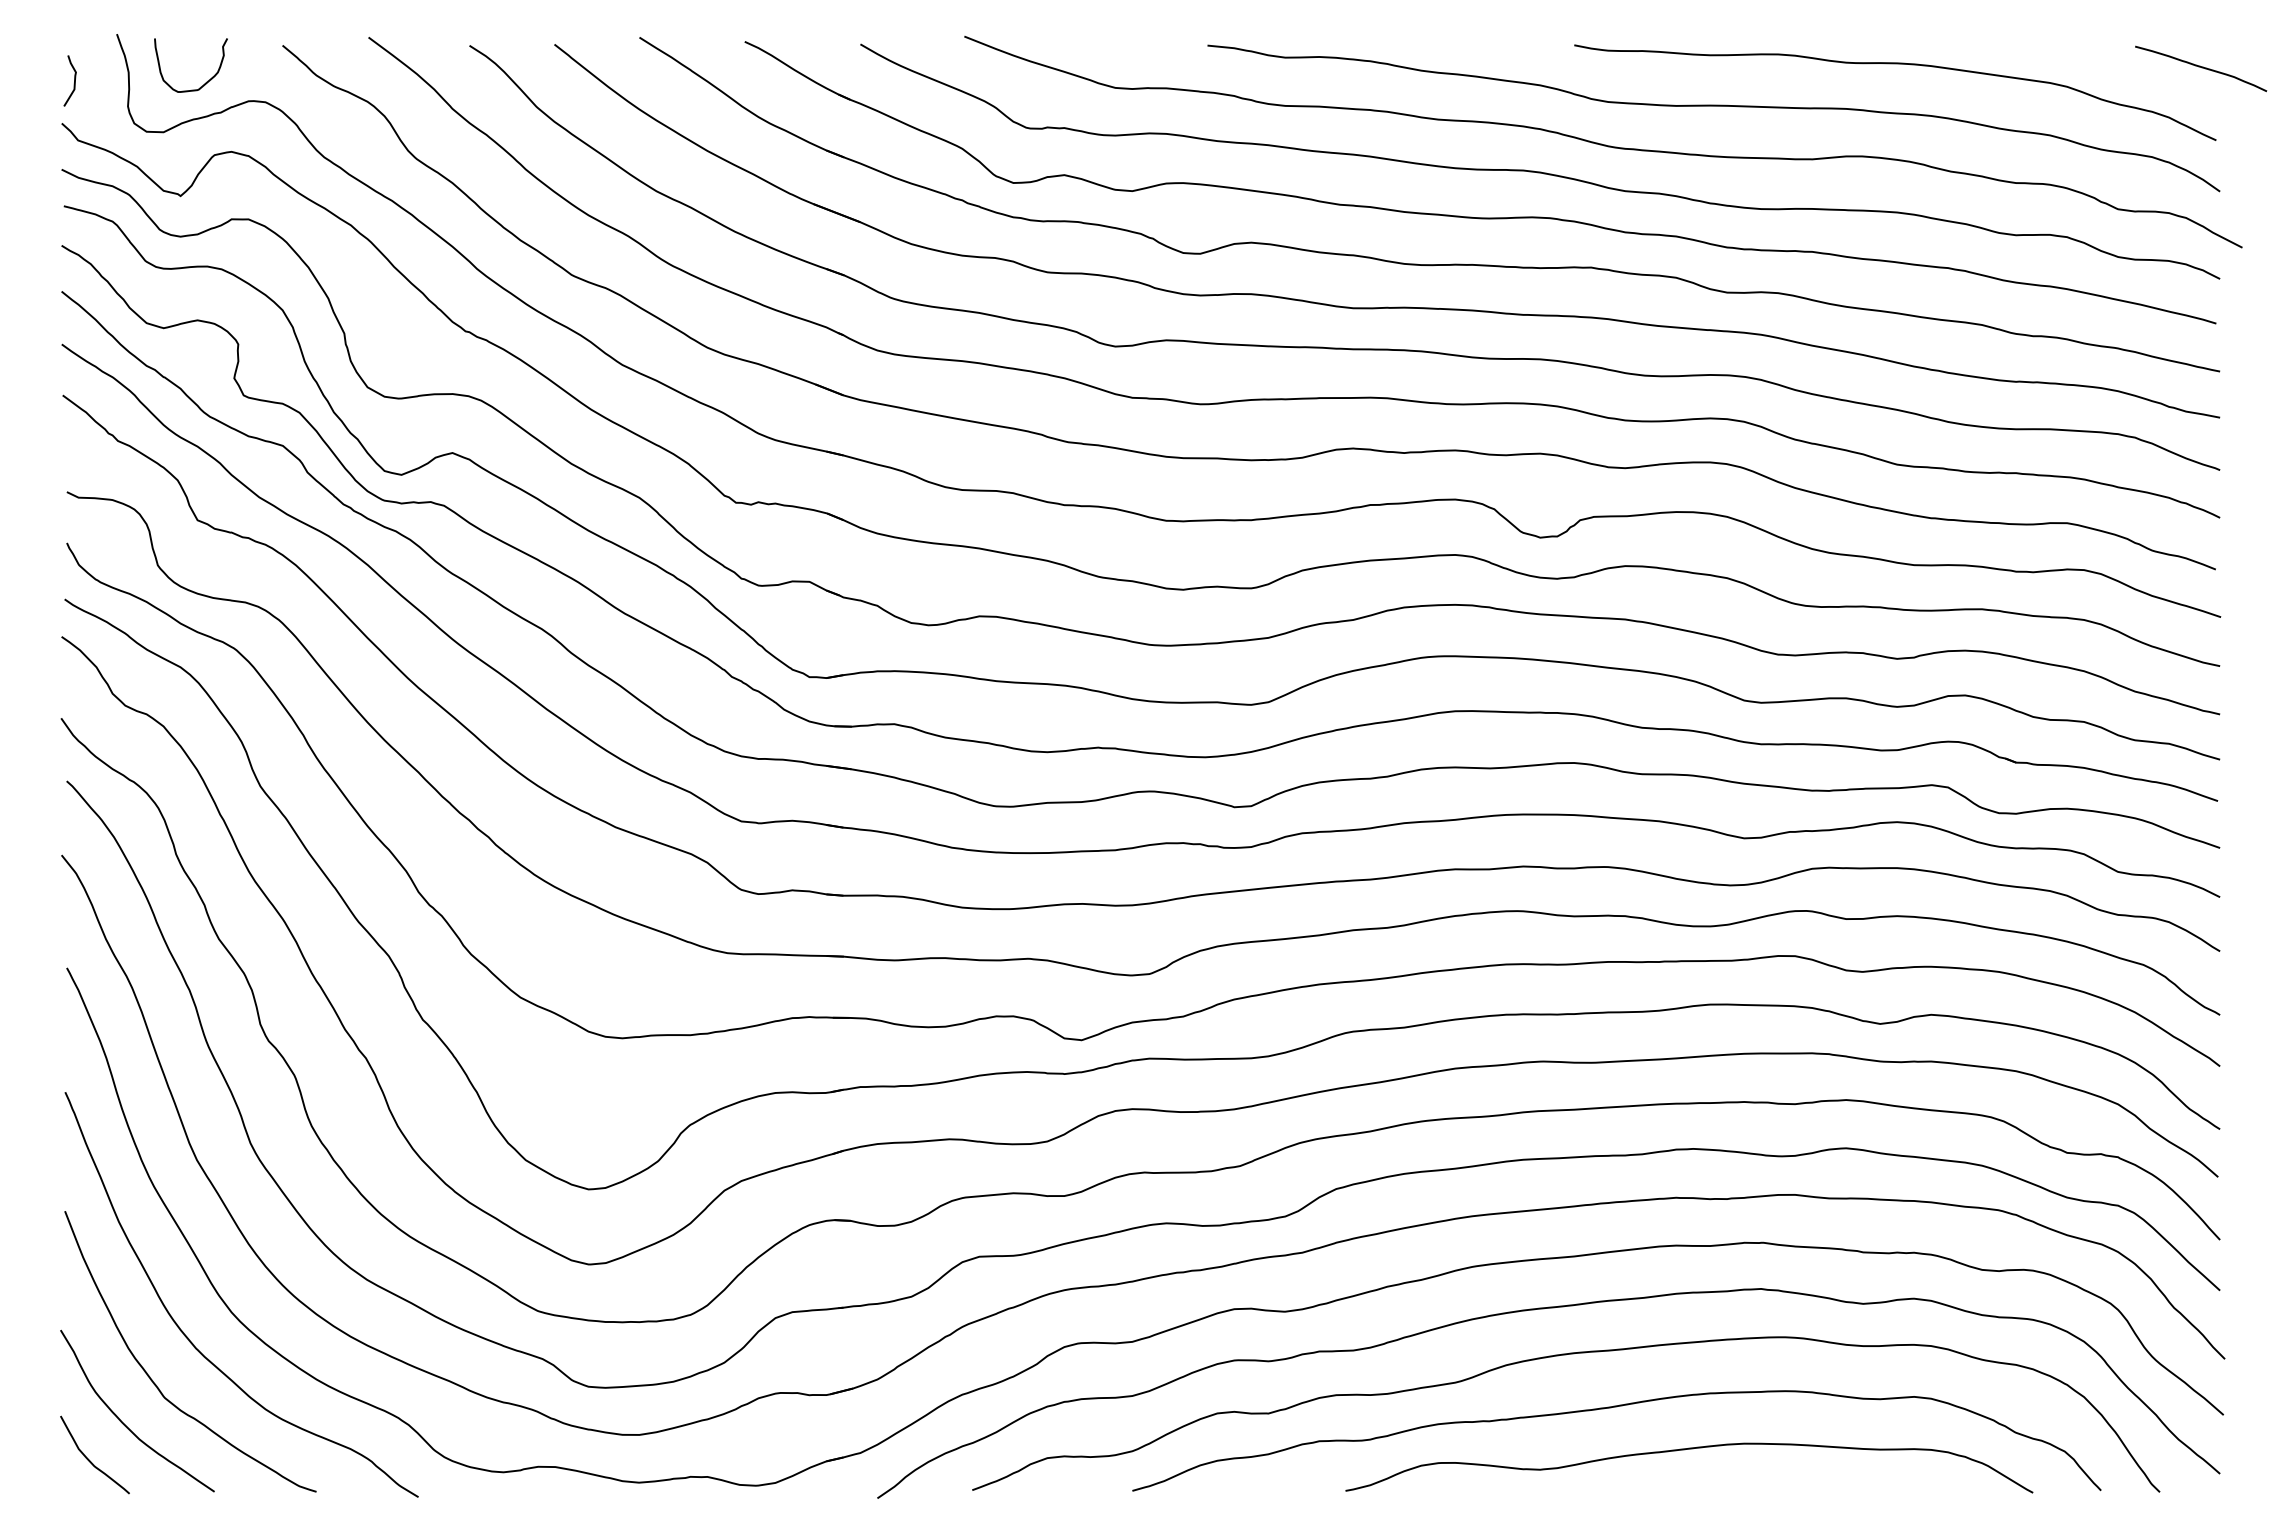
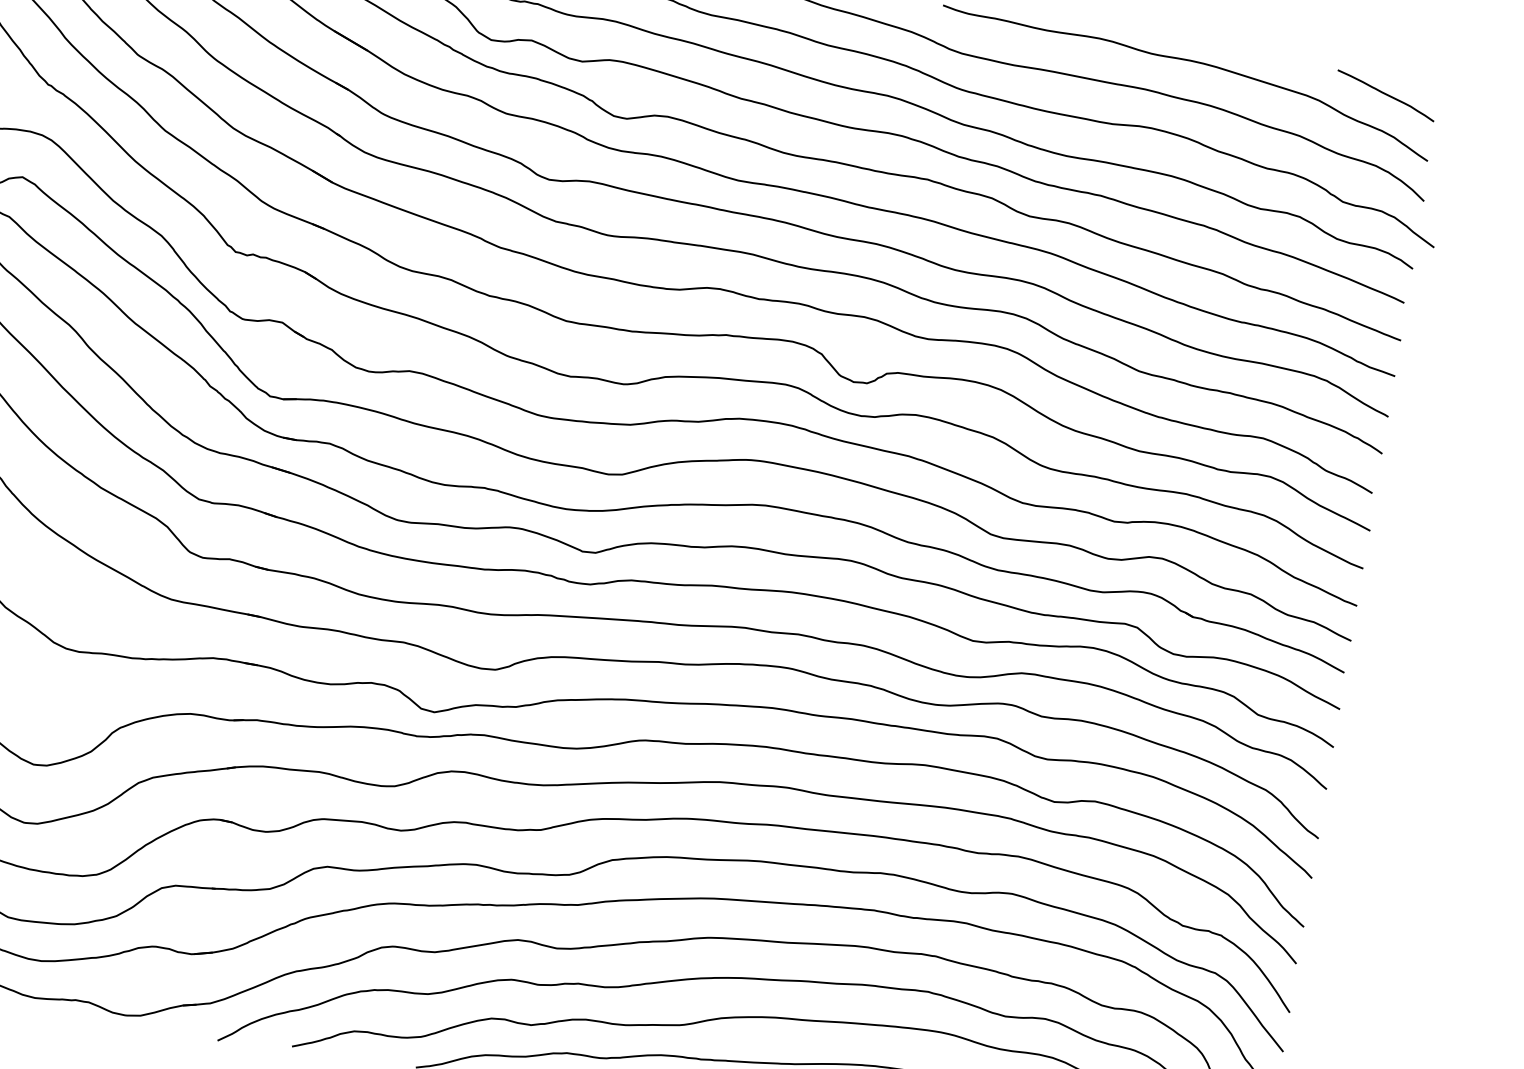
curve: (2201, 68) -> (1386, 95), moved

